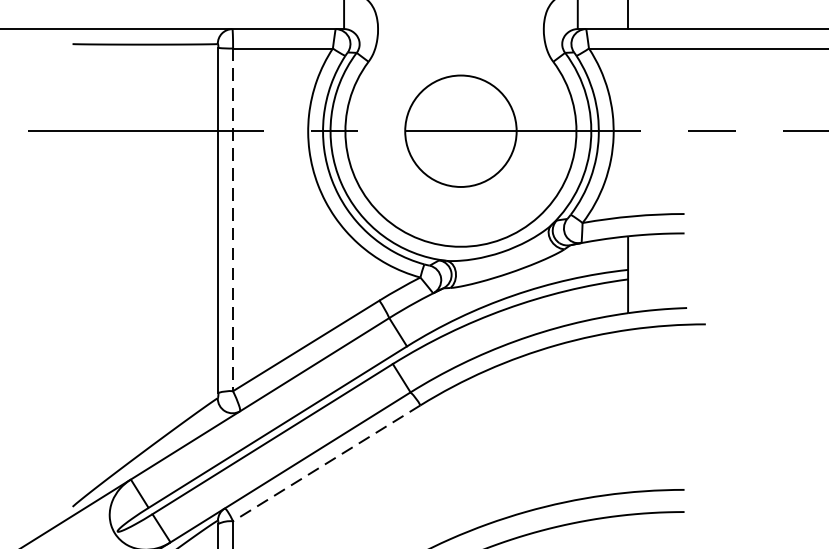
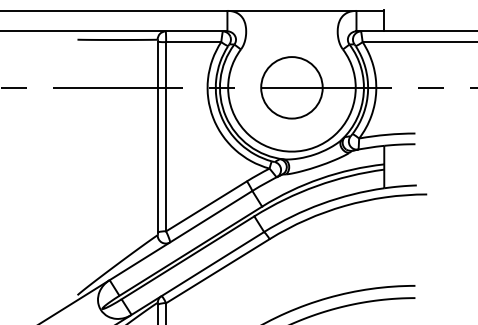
line: (233, 219) -> (166, 136), dashed -> solid
line: (326, 463) -> (217, 271), dashed -> solid

